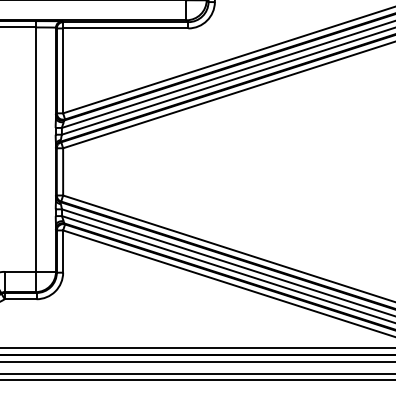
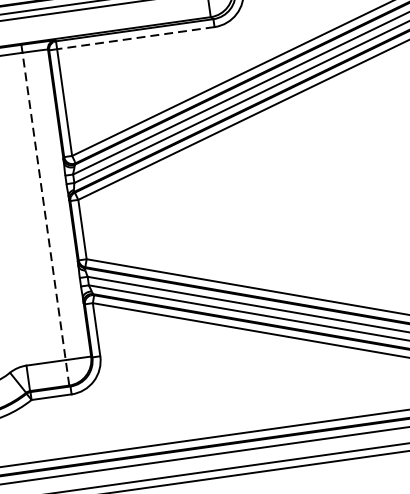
line: (125, 28) -> (135, 38), solid -> dashed
line: (35, 156) -> (45, 215), solid -> dashed

